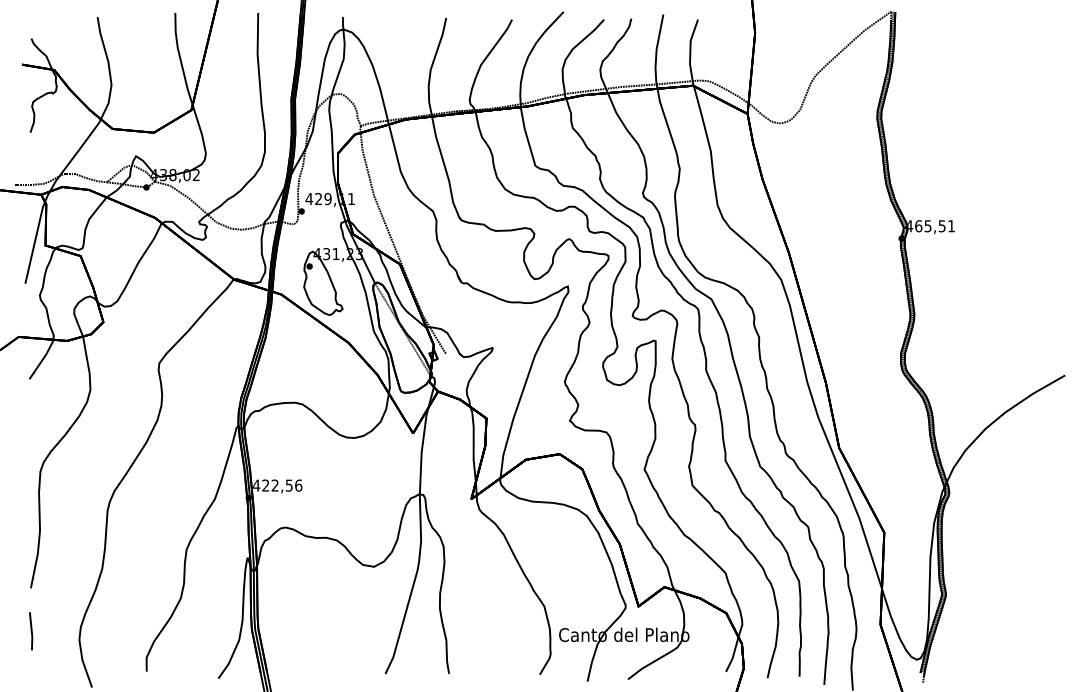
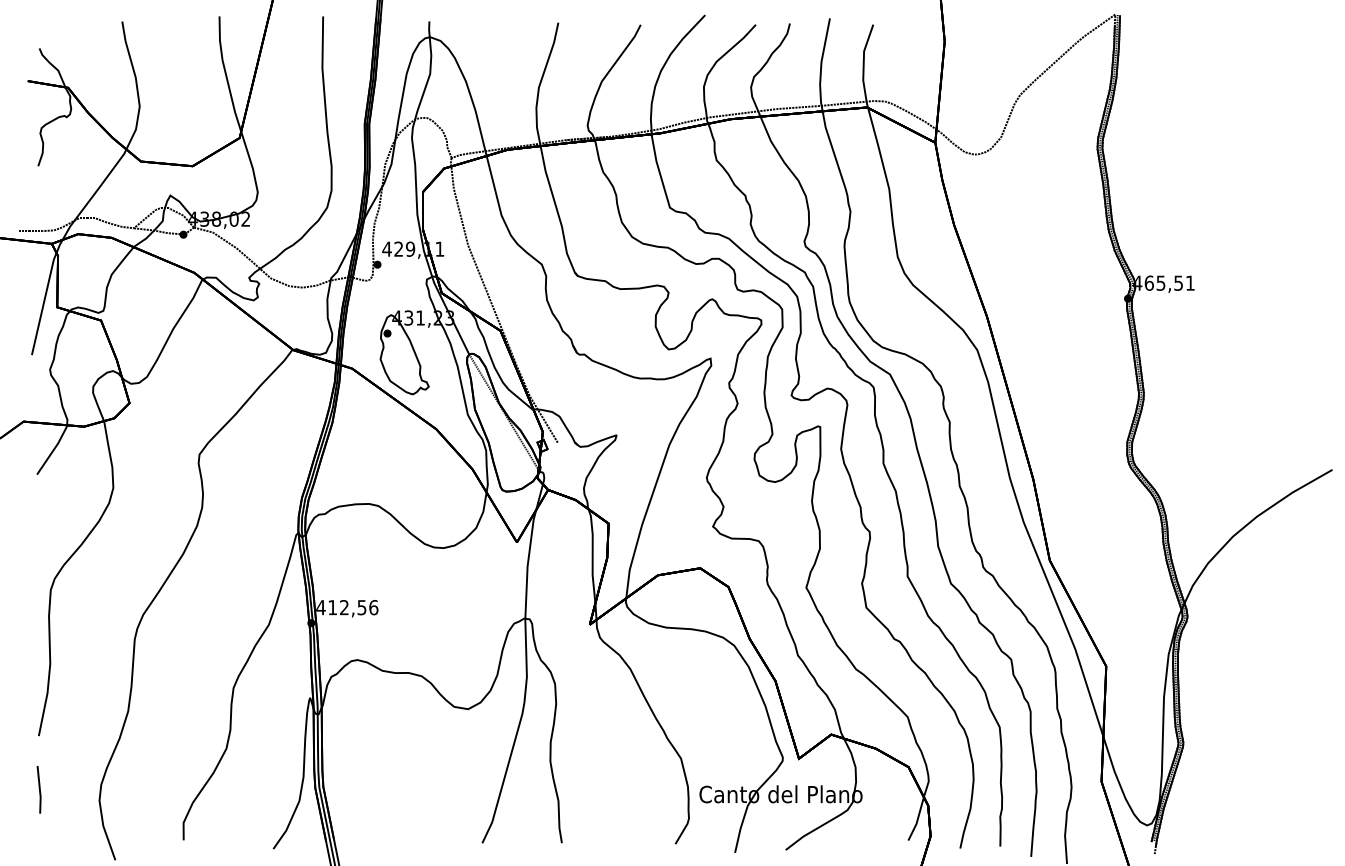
text: (265, 485) -> (332, 607), 422,56 -> 412,56

